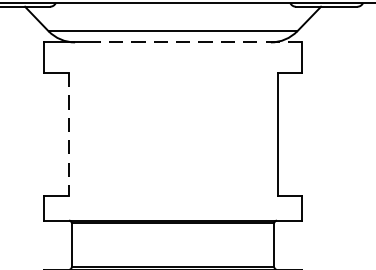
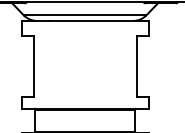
line: (200, 41) -> (98, 20), dashed -> solid
line: (68, 135) -> (33, 66), dashed -> solid

